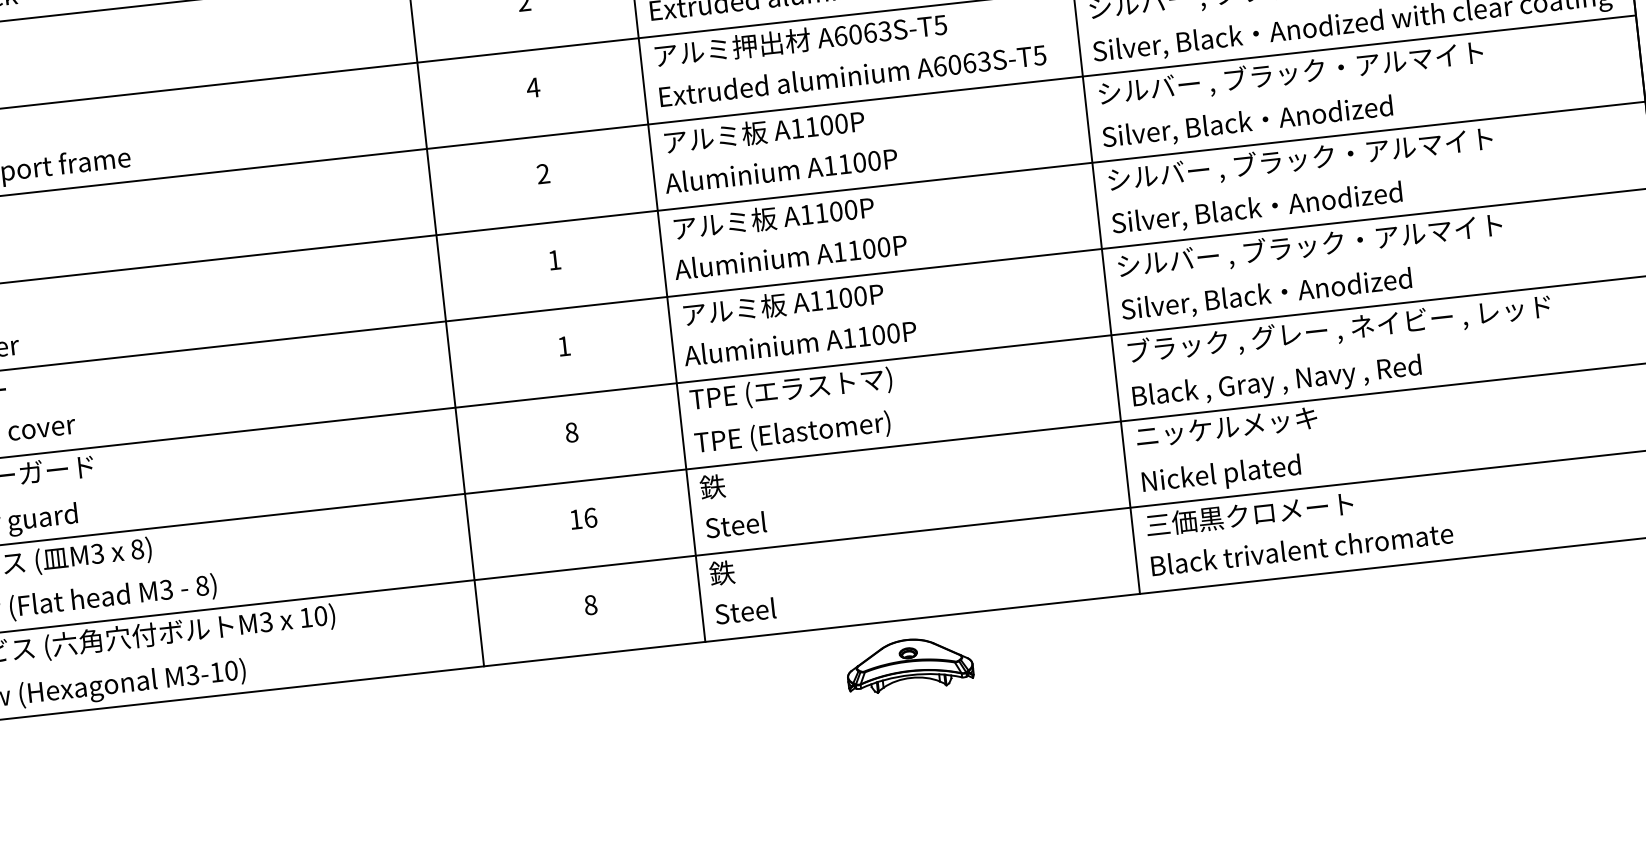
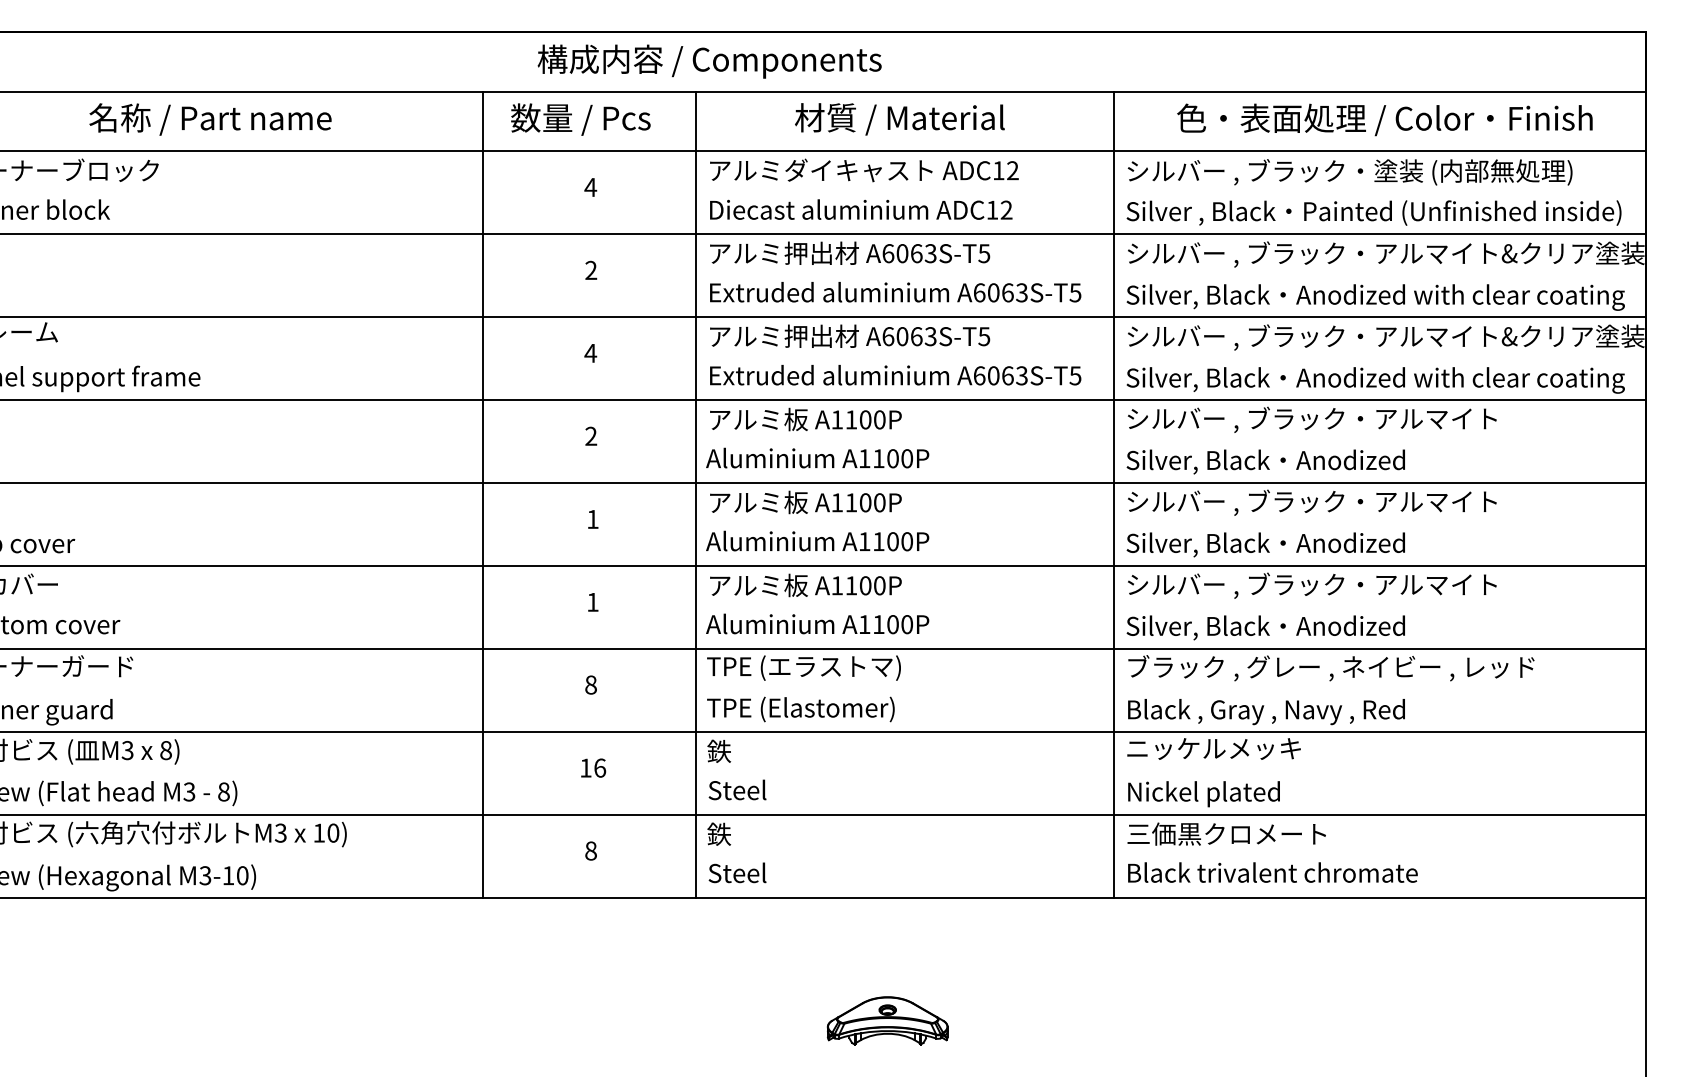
part: (909, 664) -> (887, 1020), moved

